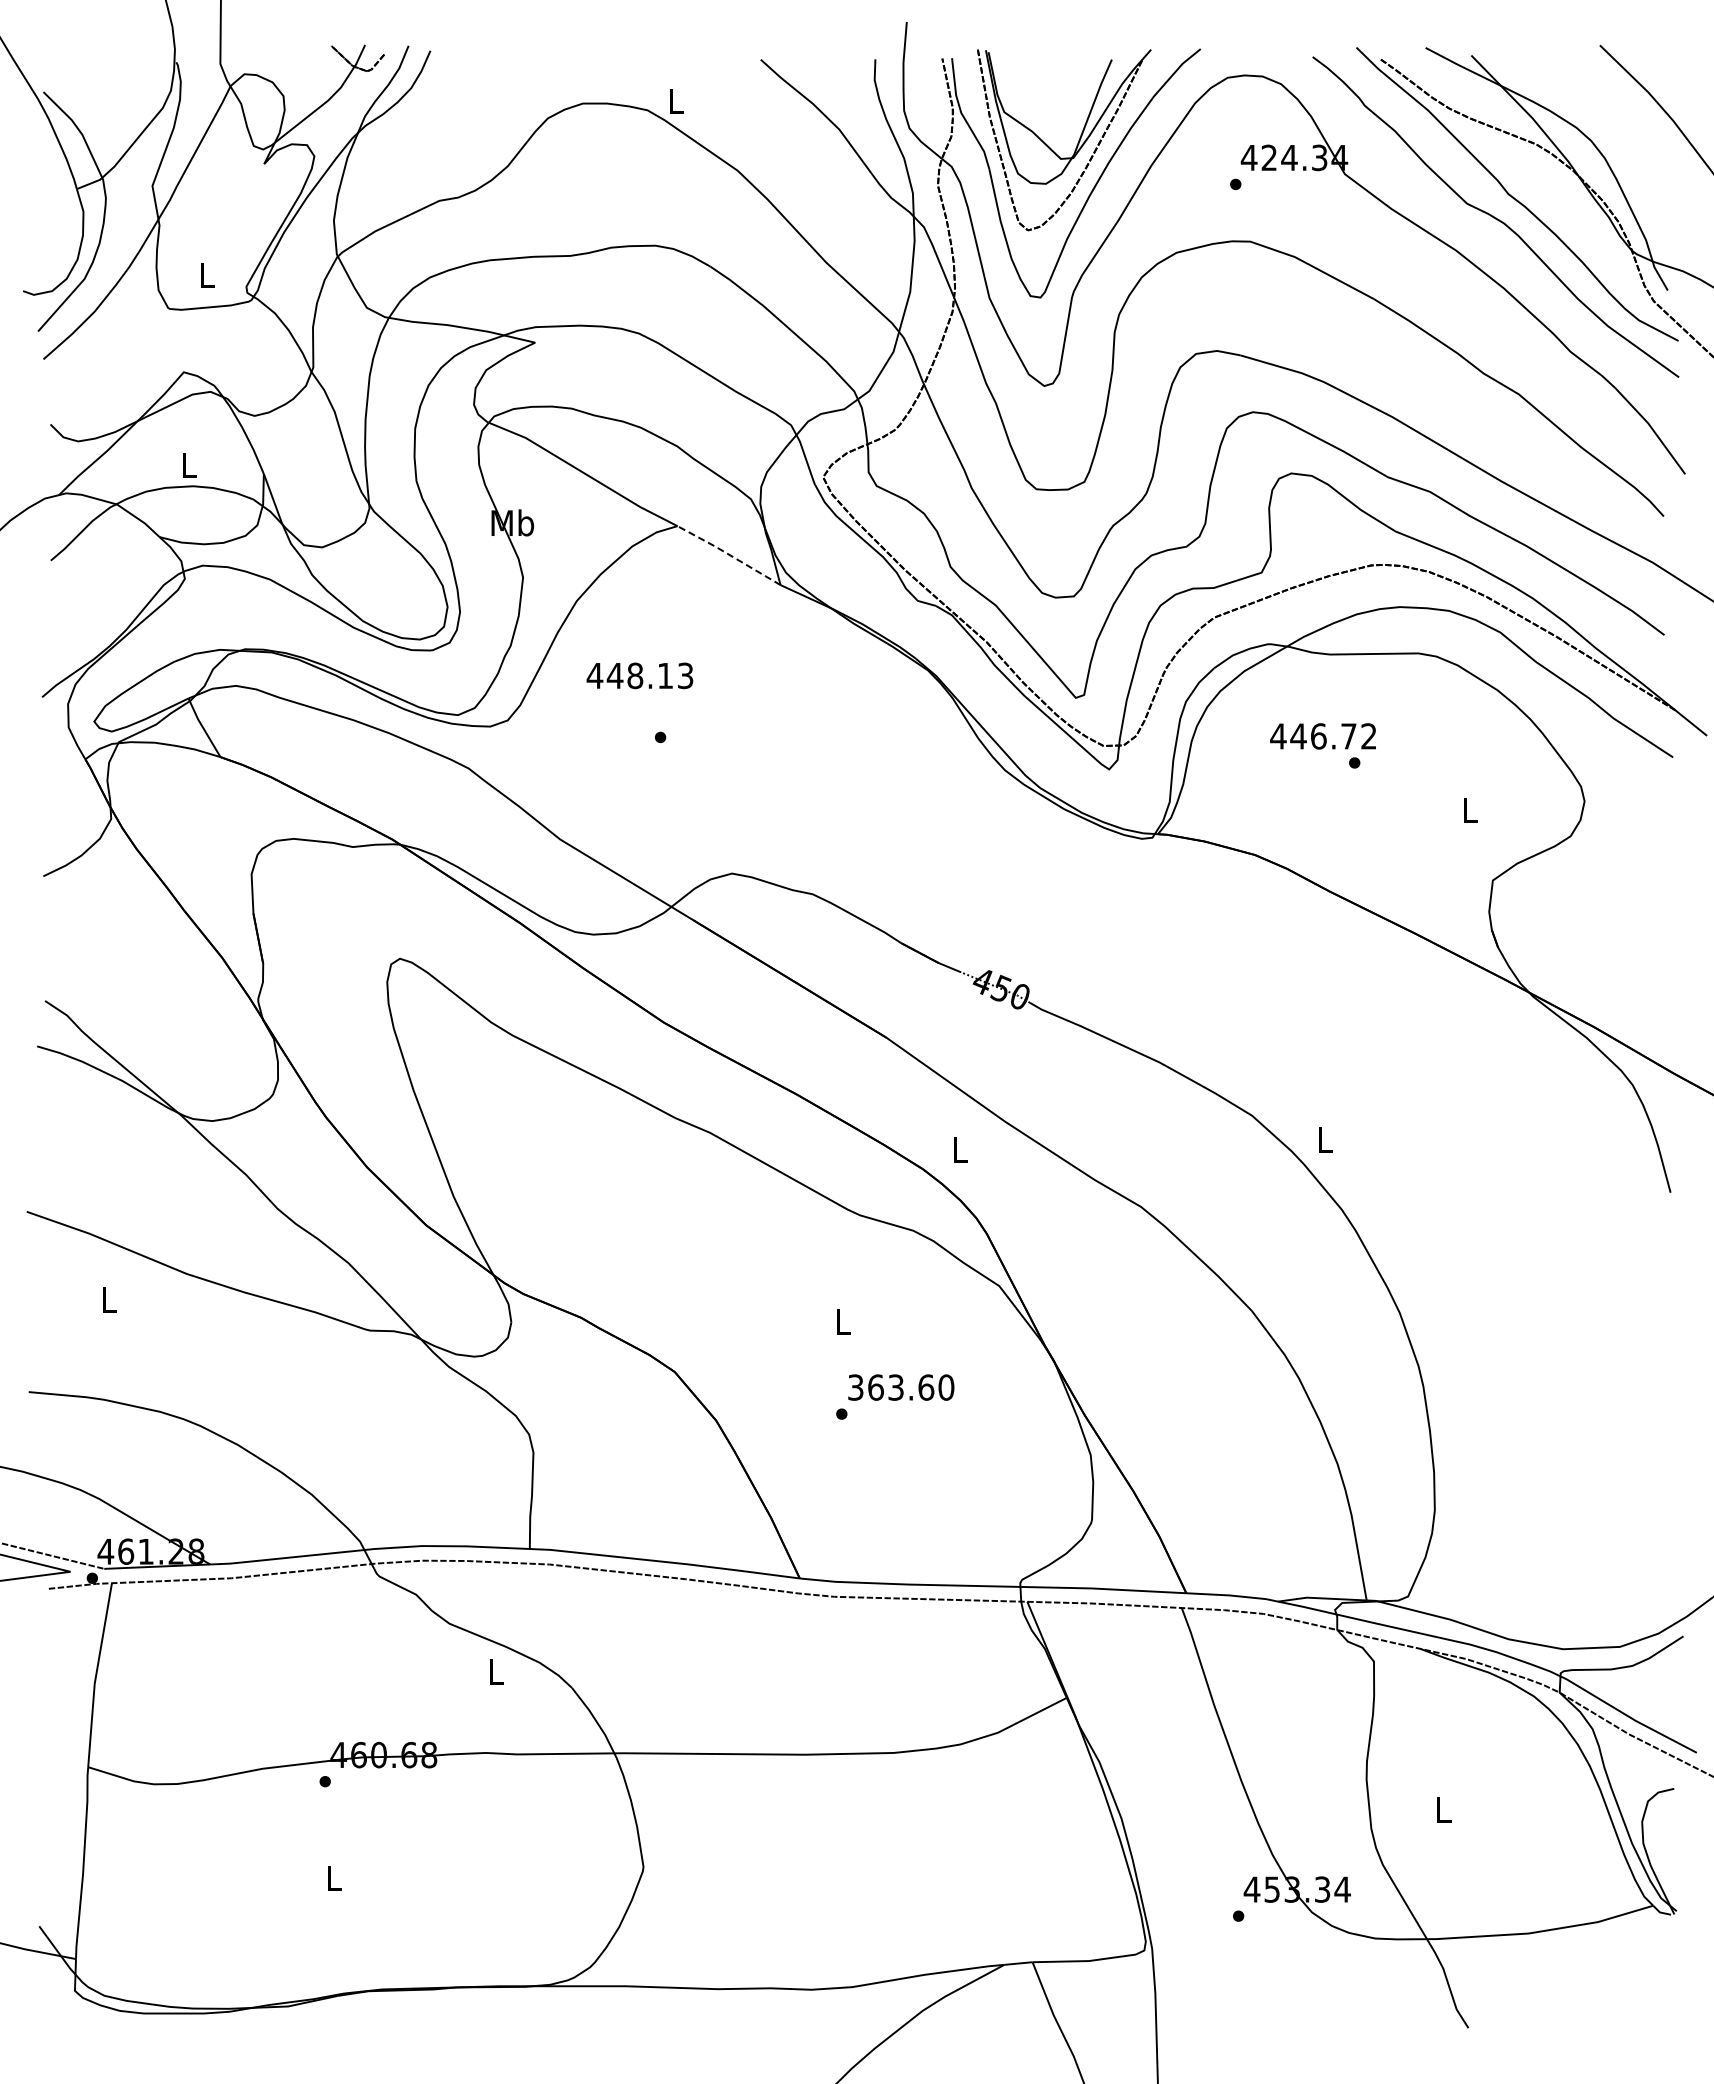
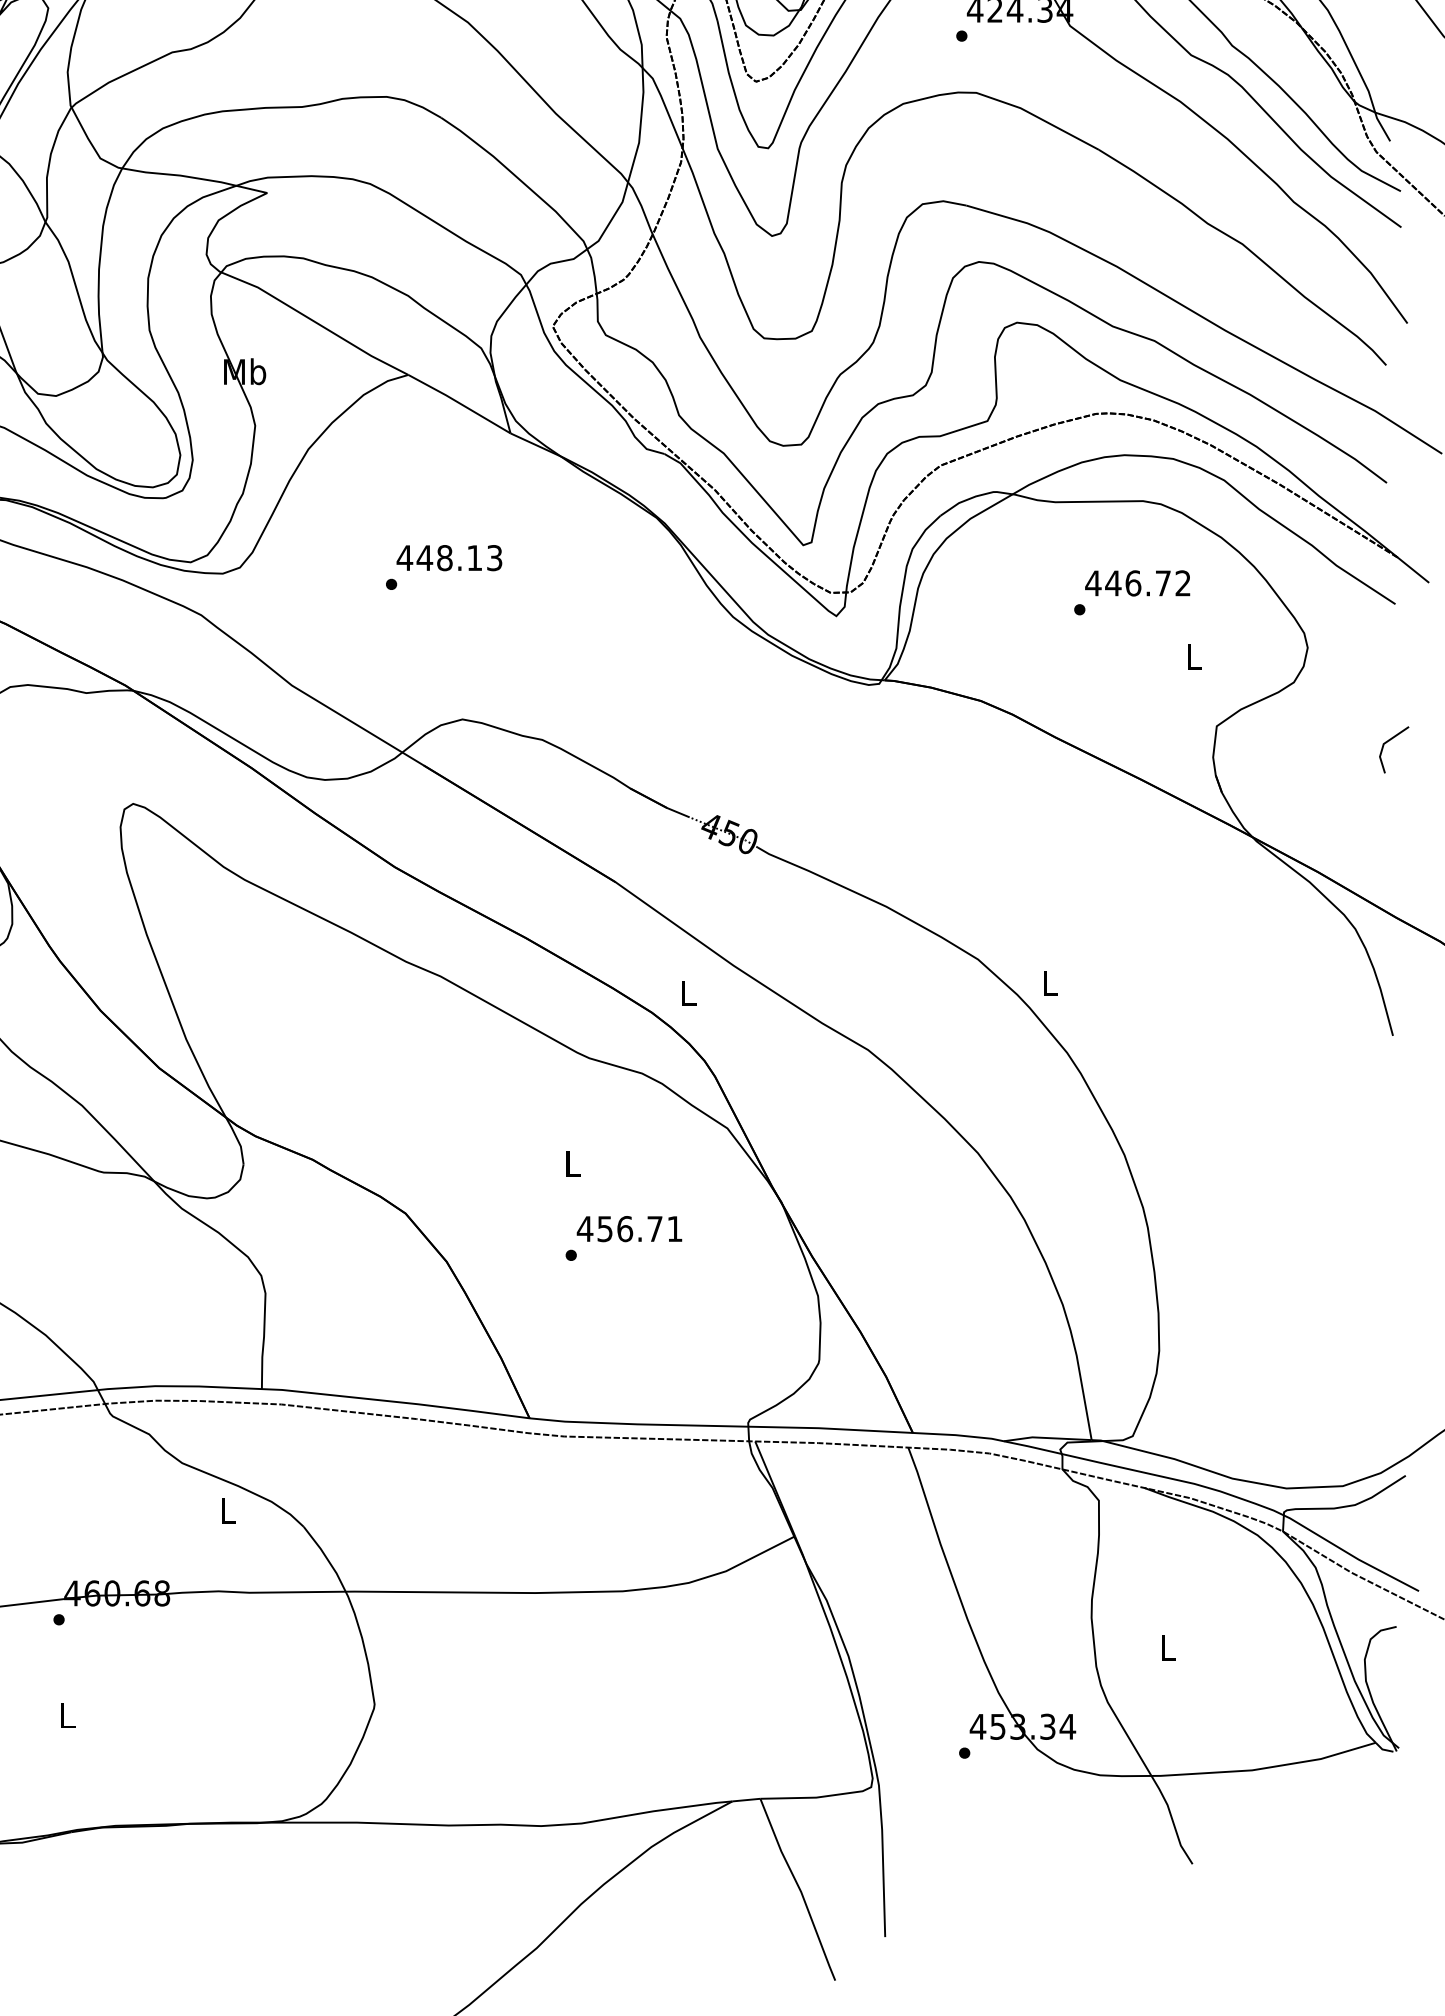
line: (728, 554) -> (458, 403), dashed -> solid
text: (639, 675) -> (448, 557), moved
text: (1322, 736) -> (1137, 583), moved
line: (1667, 895) -> (1389, 741), added
text: (900, 1387) -> (629, 1228), 363.60 -> 456.71

